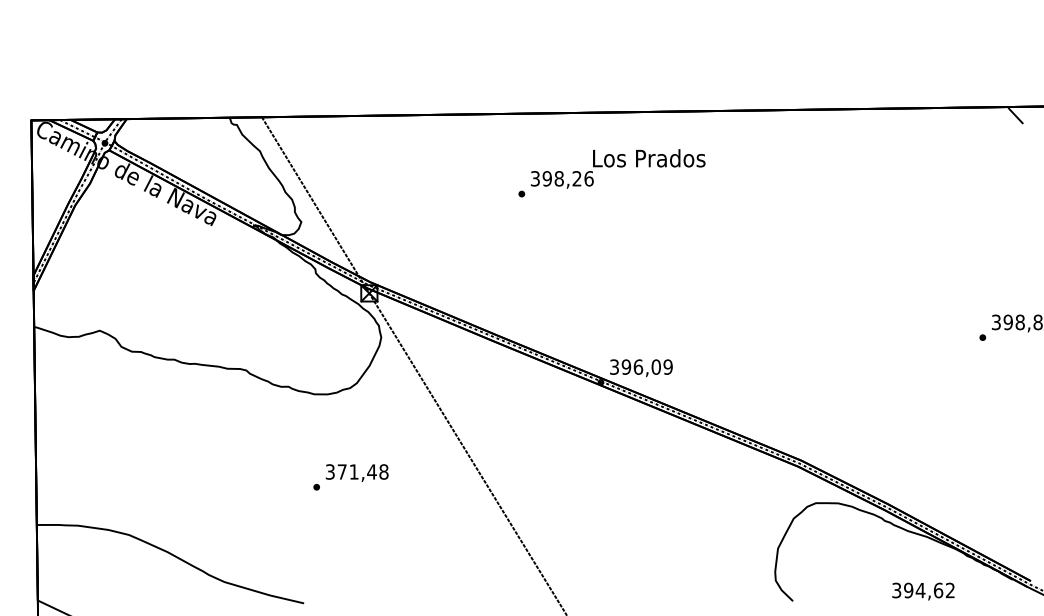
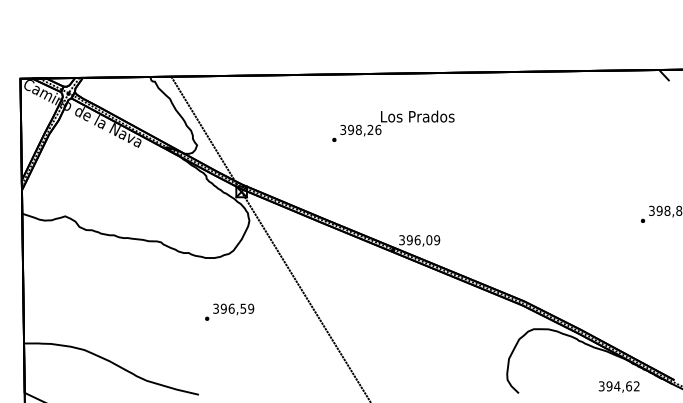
text: (612, 171) -> (393, 125), moved
text: (363, 471) -> (237, 308), 371,48 -> 396,59
text: (922, 590) -> (618, 386), moved

